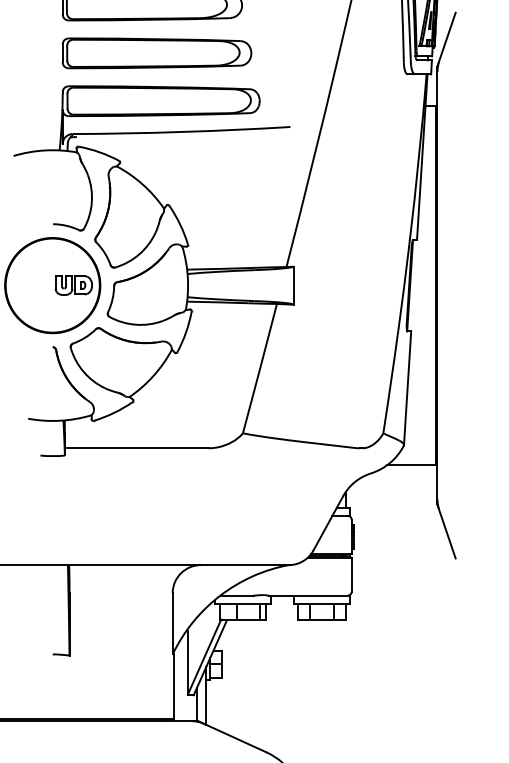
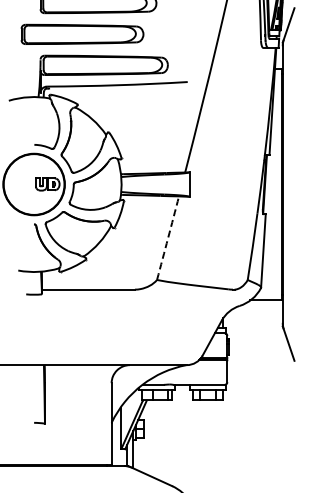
part: (157, 51) -> (82, 33), moved
arc: (260, 369) -> (168, 238), solid -> dashed

